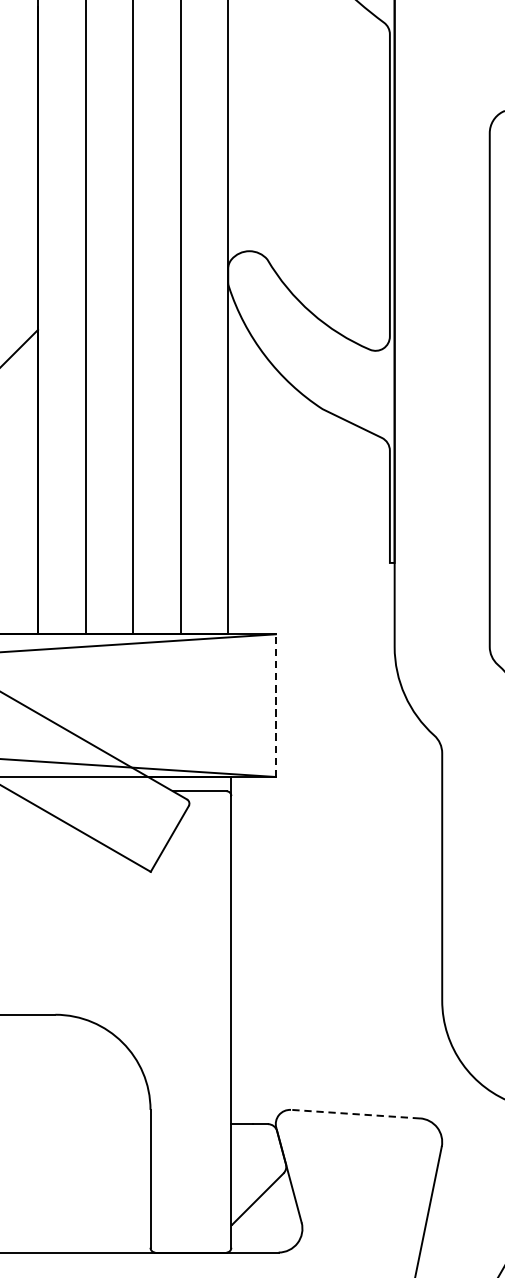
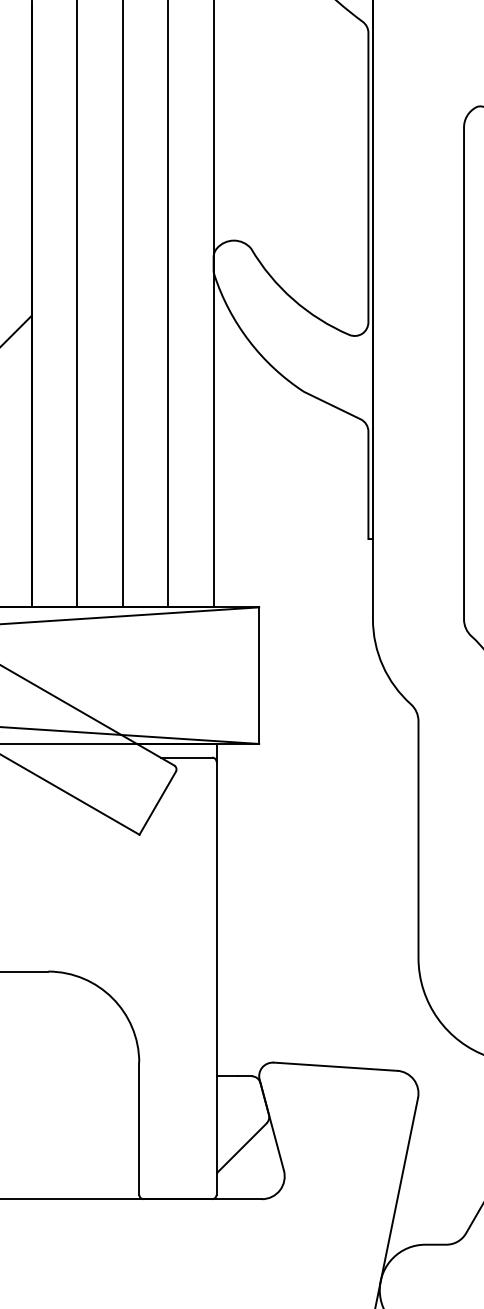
line: (276, 705) -> (259, 675), dashed -> solid
line: (355, 1113) -> (335, 1066), dashed -> solid

